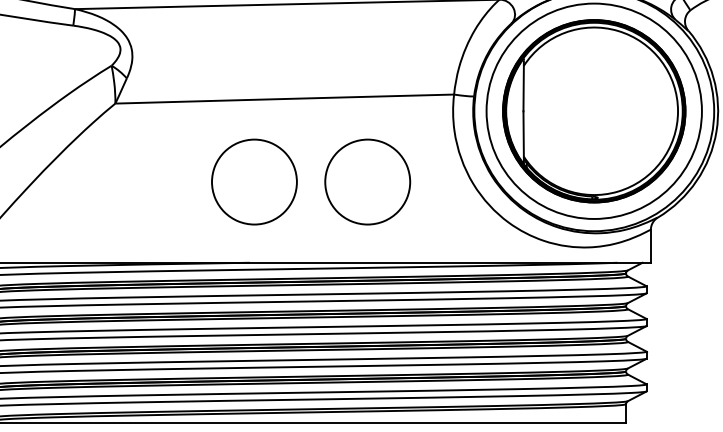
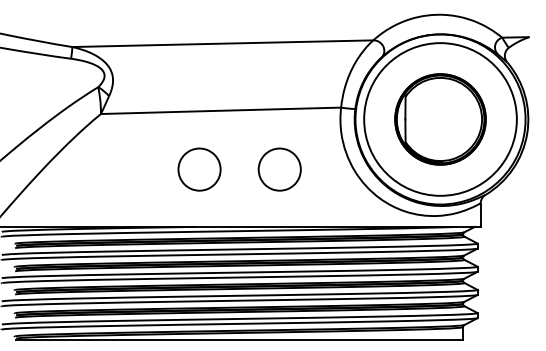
part: (594, 111) -> (440, 119), size x0.7
part: (254, 181) -> (199, 169), size x0.7
part: (367, 181) -> (279, 169), size x0.7

